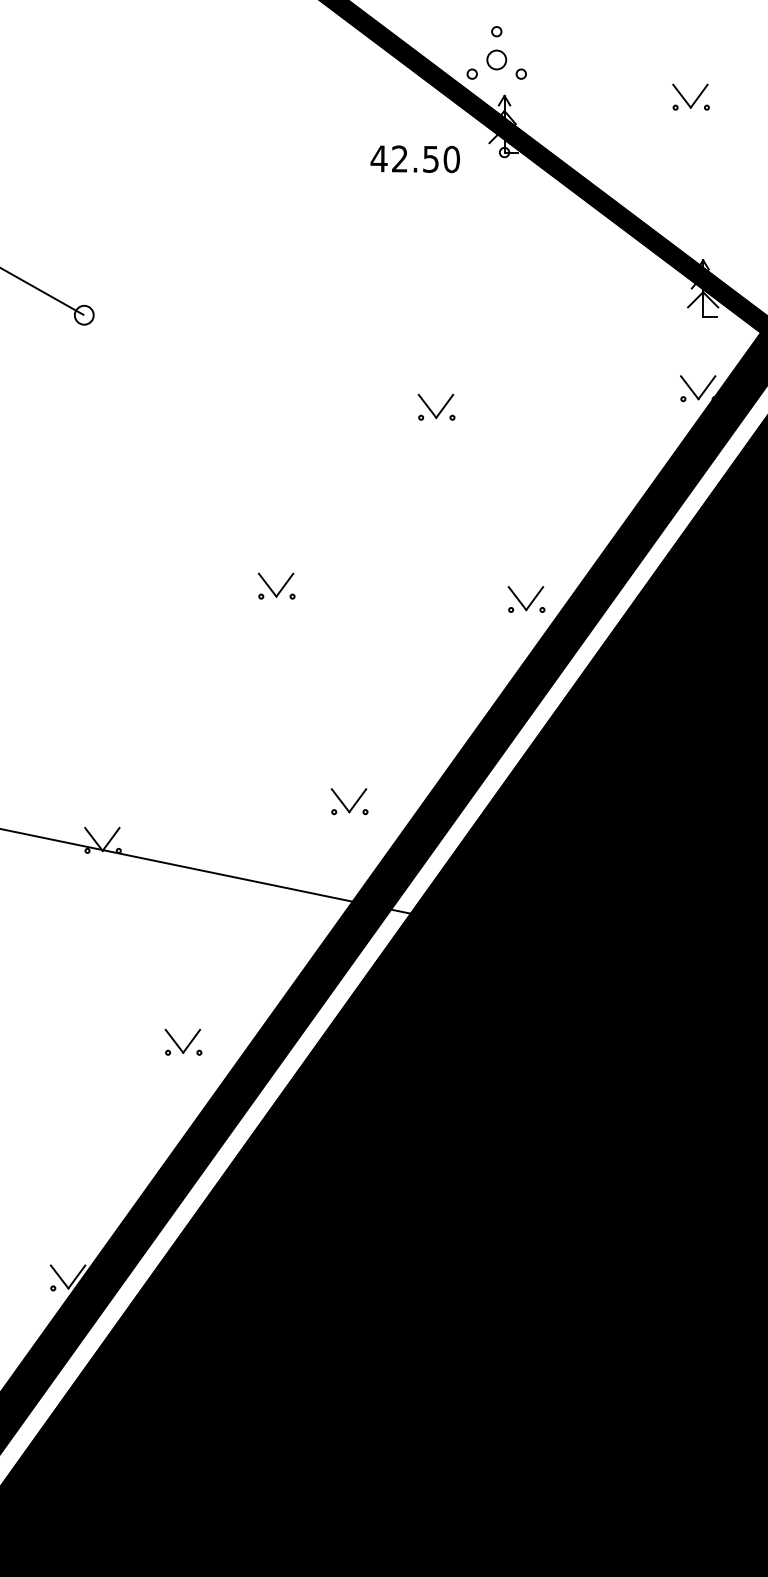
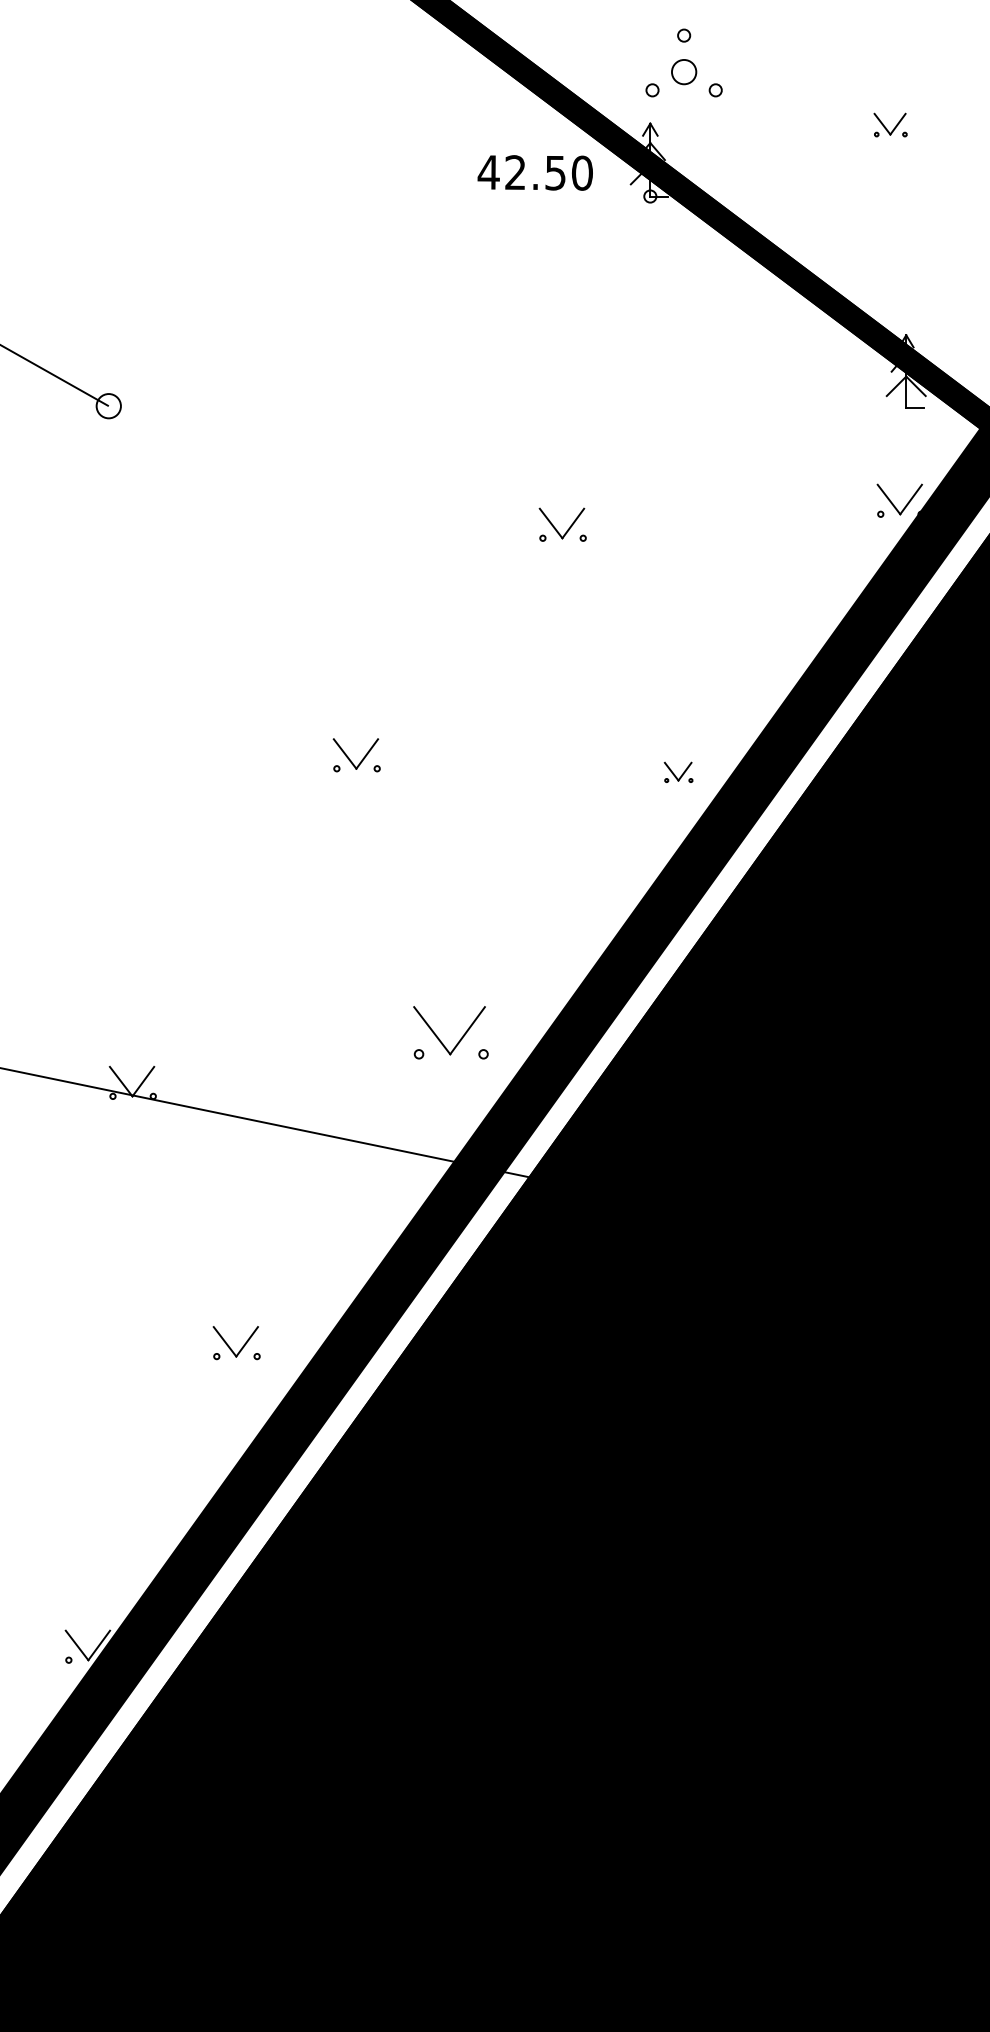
part: (496, 52) -> (683, 62), moved
part: (690, 96) -> (889, 124), size x0.7
text: (414, 159) -> (534, 173), moved
part: (526, 599) -> (678, 772), size x0.6
part: (349, 801) -> (450, 1032), size x1.6

